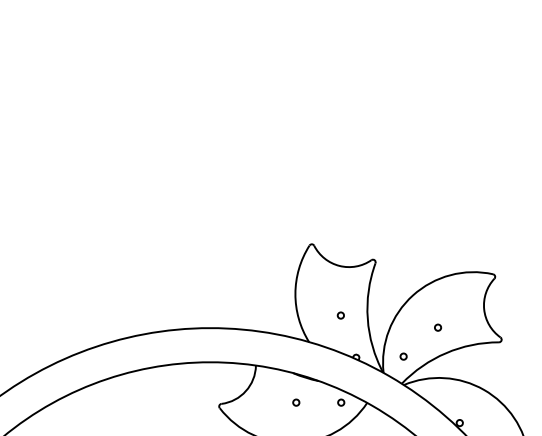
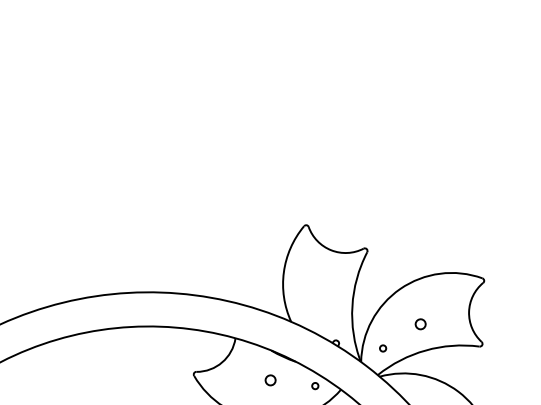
circle: (340, 315) -> (325, 299), removed
circle: (438, 327) -> (421, 324), size x1.6
circle: (296, 402) -> (270, 380), size x1.6

